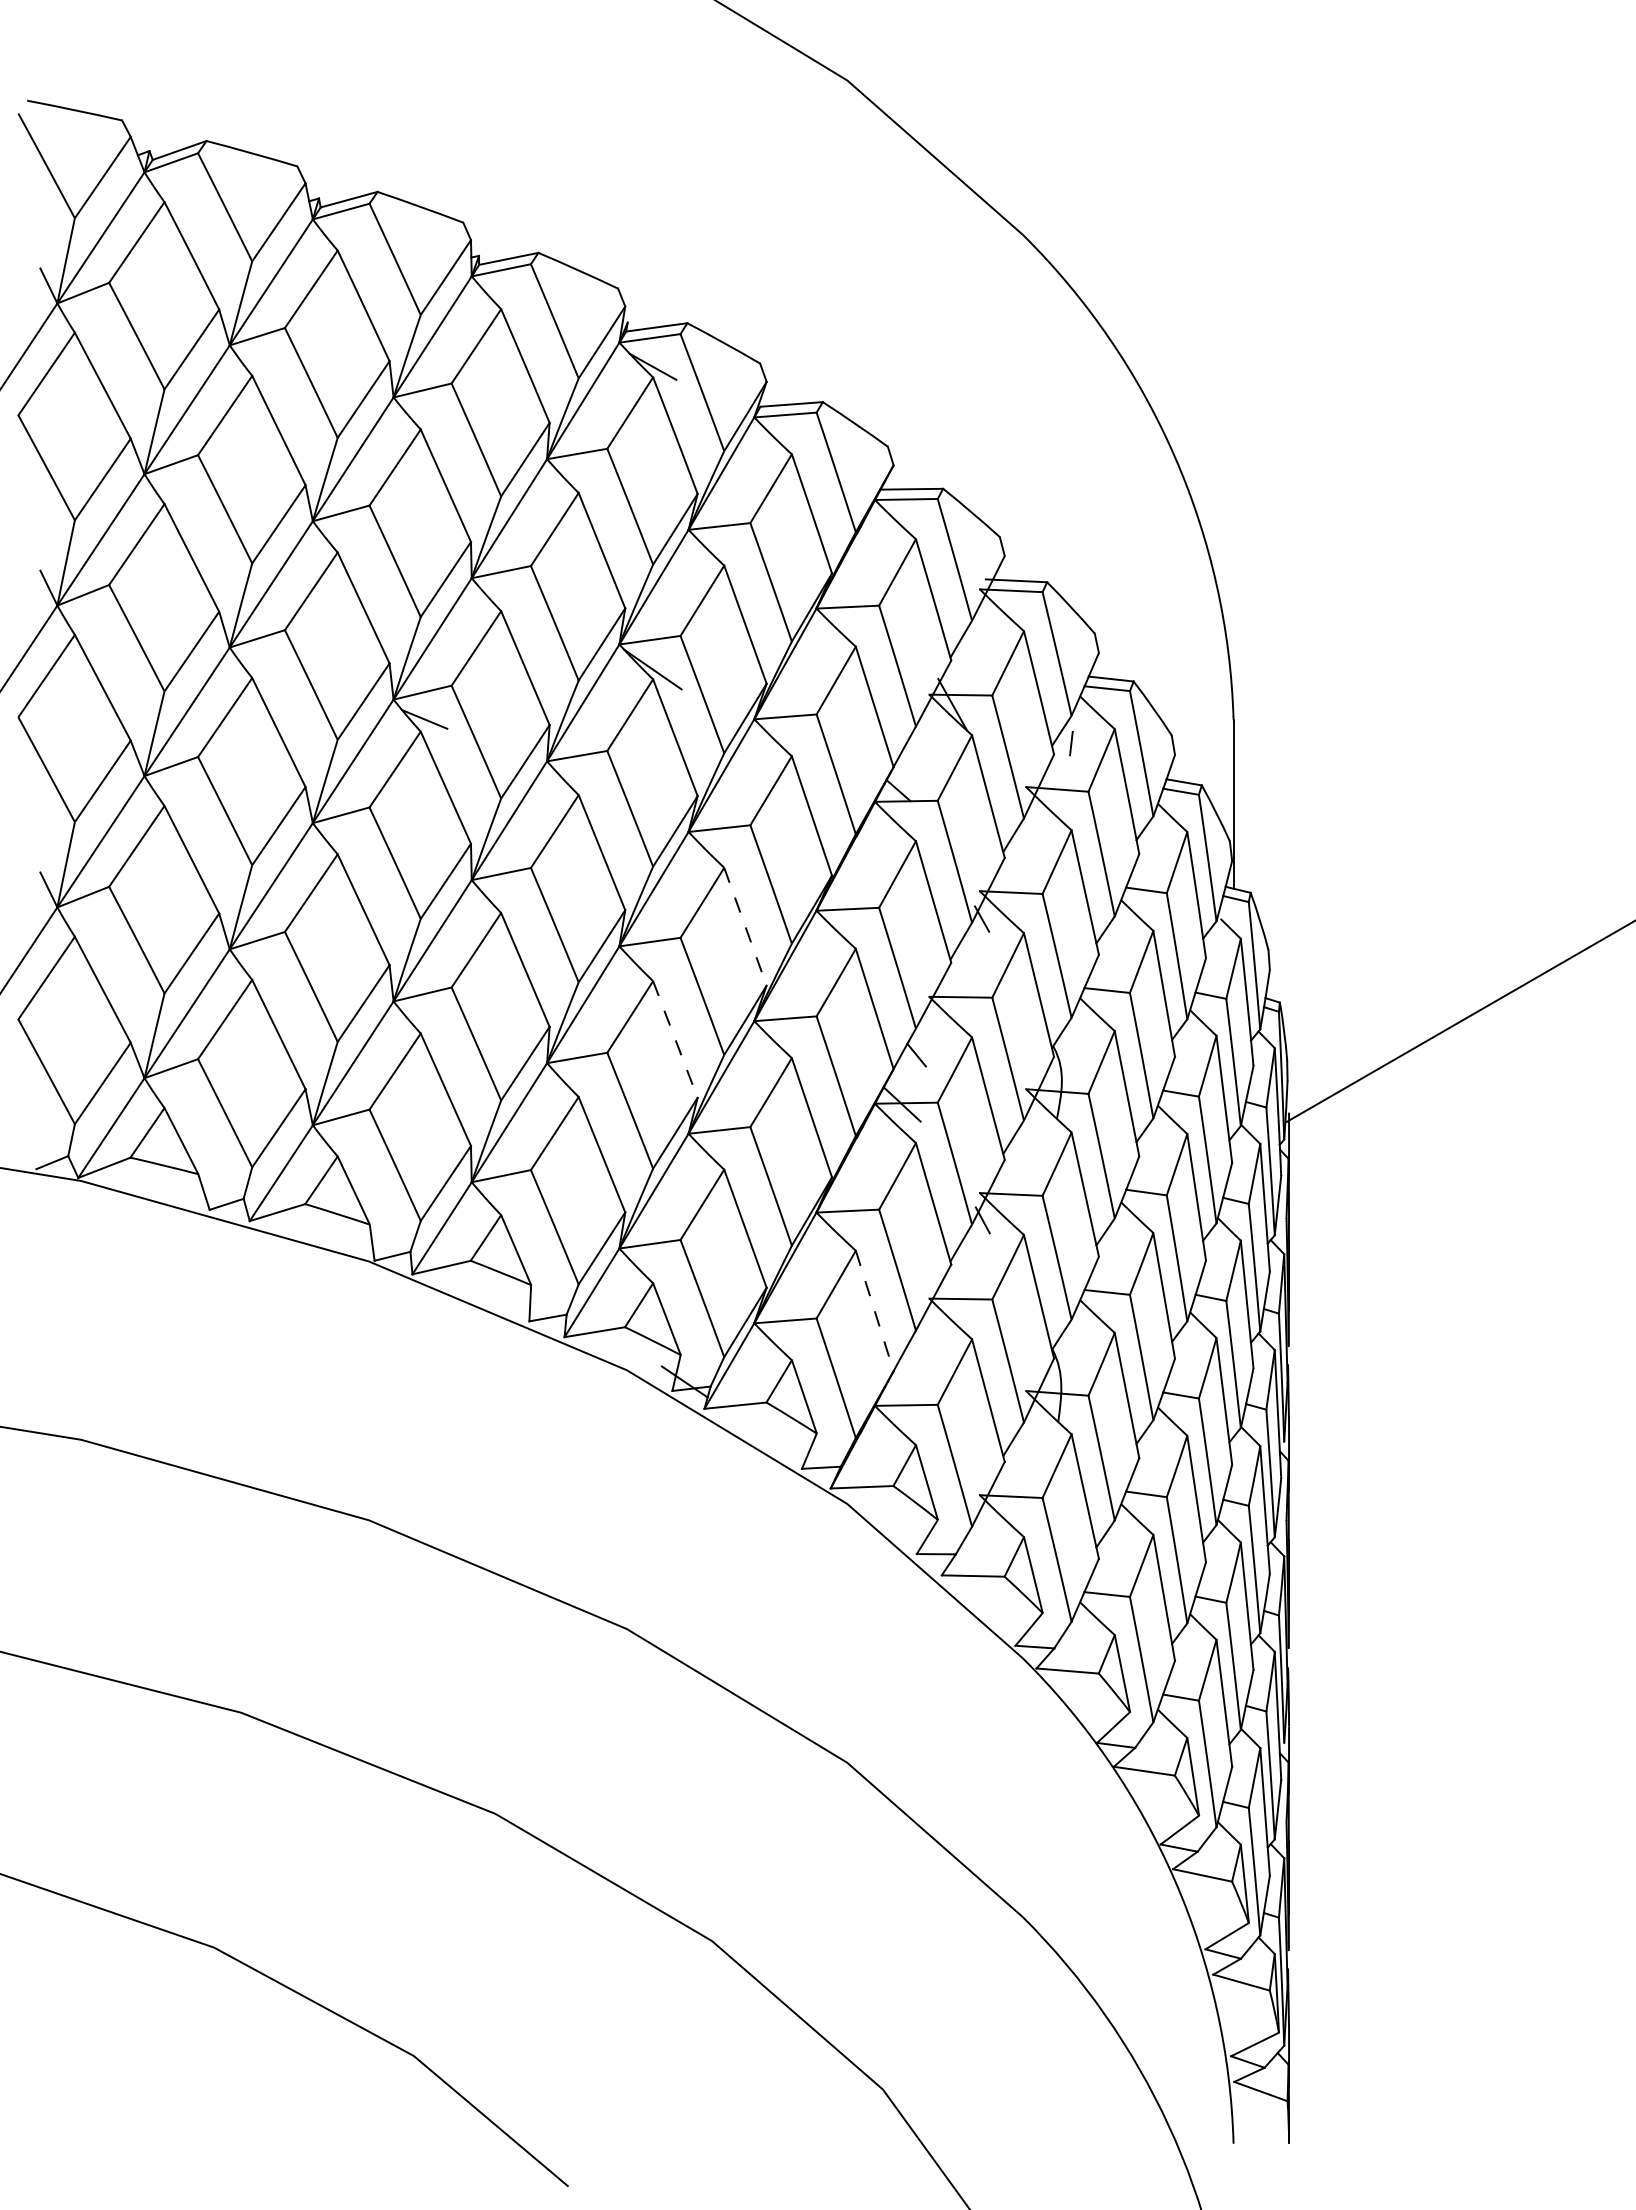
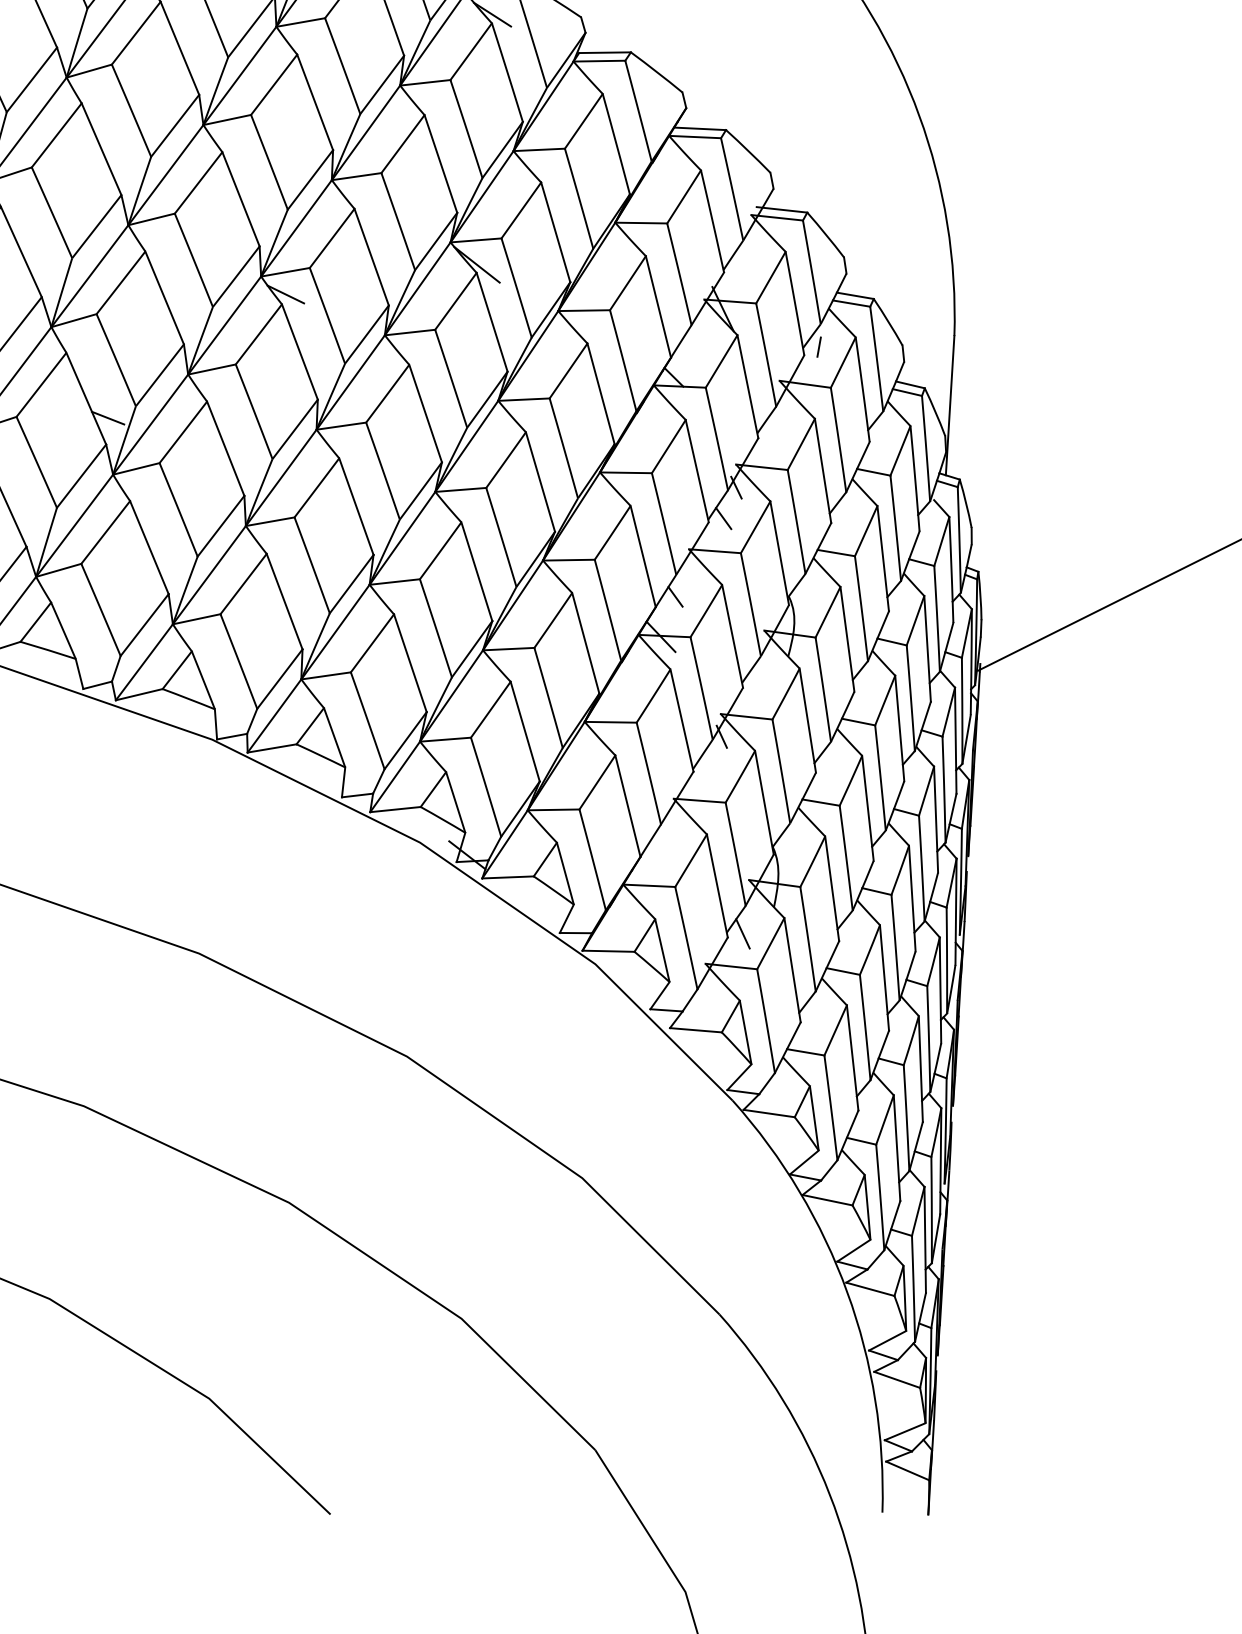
line: (219, 881) -> (108, 418), added
line: (745, 926) -> (540, 481), dashed -> solid
line: (968, 957) -> (723, 518), added
line: (675, 1040) -> (476, 572), dashed -> solid
line: (874, 1311) -> (627, 806), dashed -> solid
line: (1022, 1456) -> (742, 933), added

